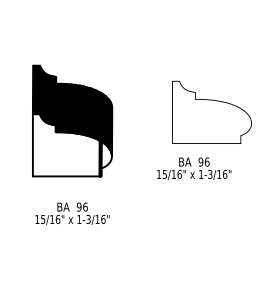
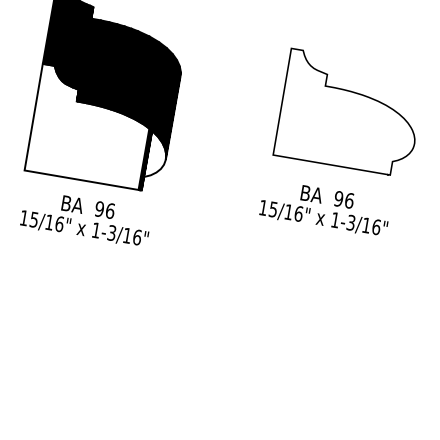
text: (194, 168) -> (325, 208), moved
text: (72, 213) -> (86, 218), moved

